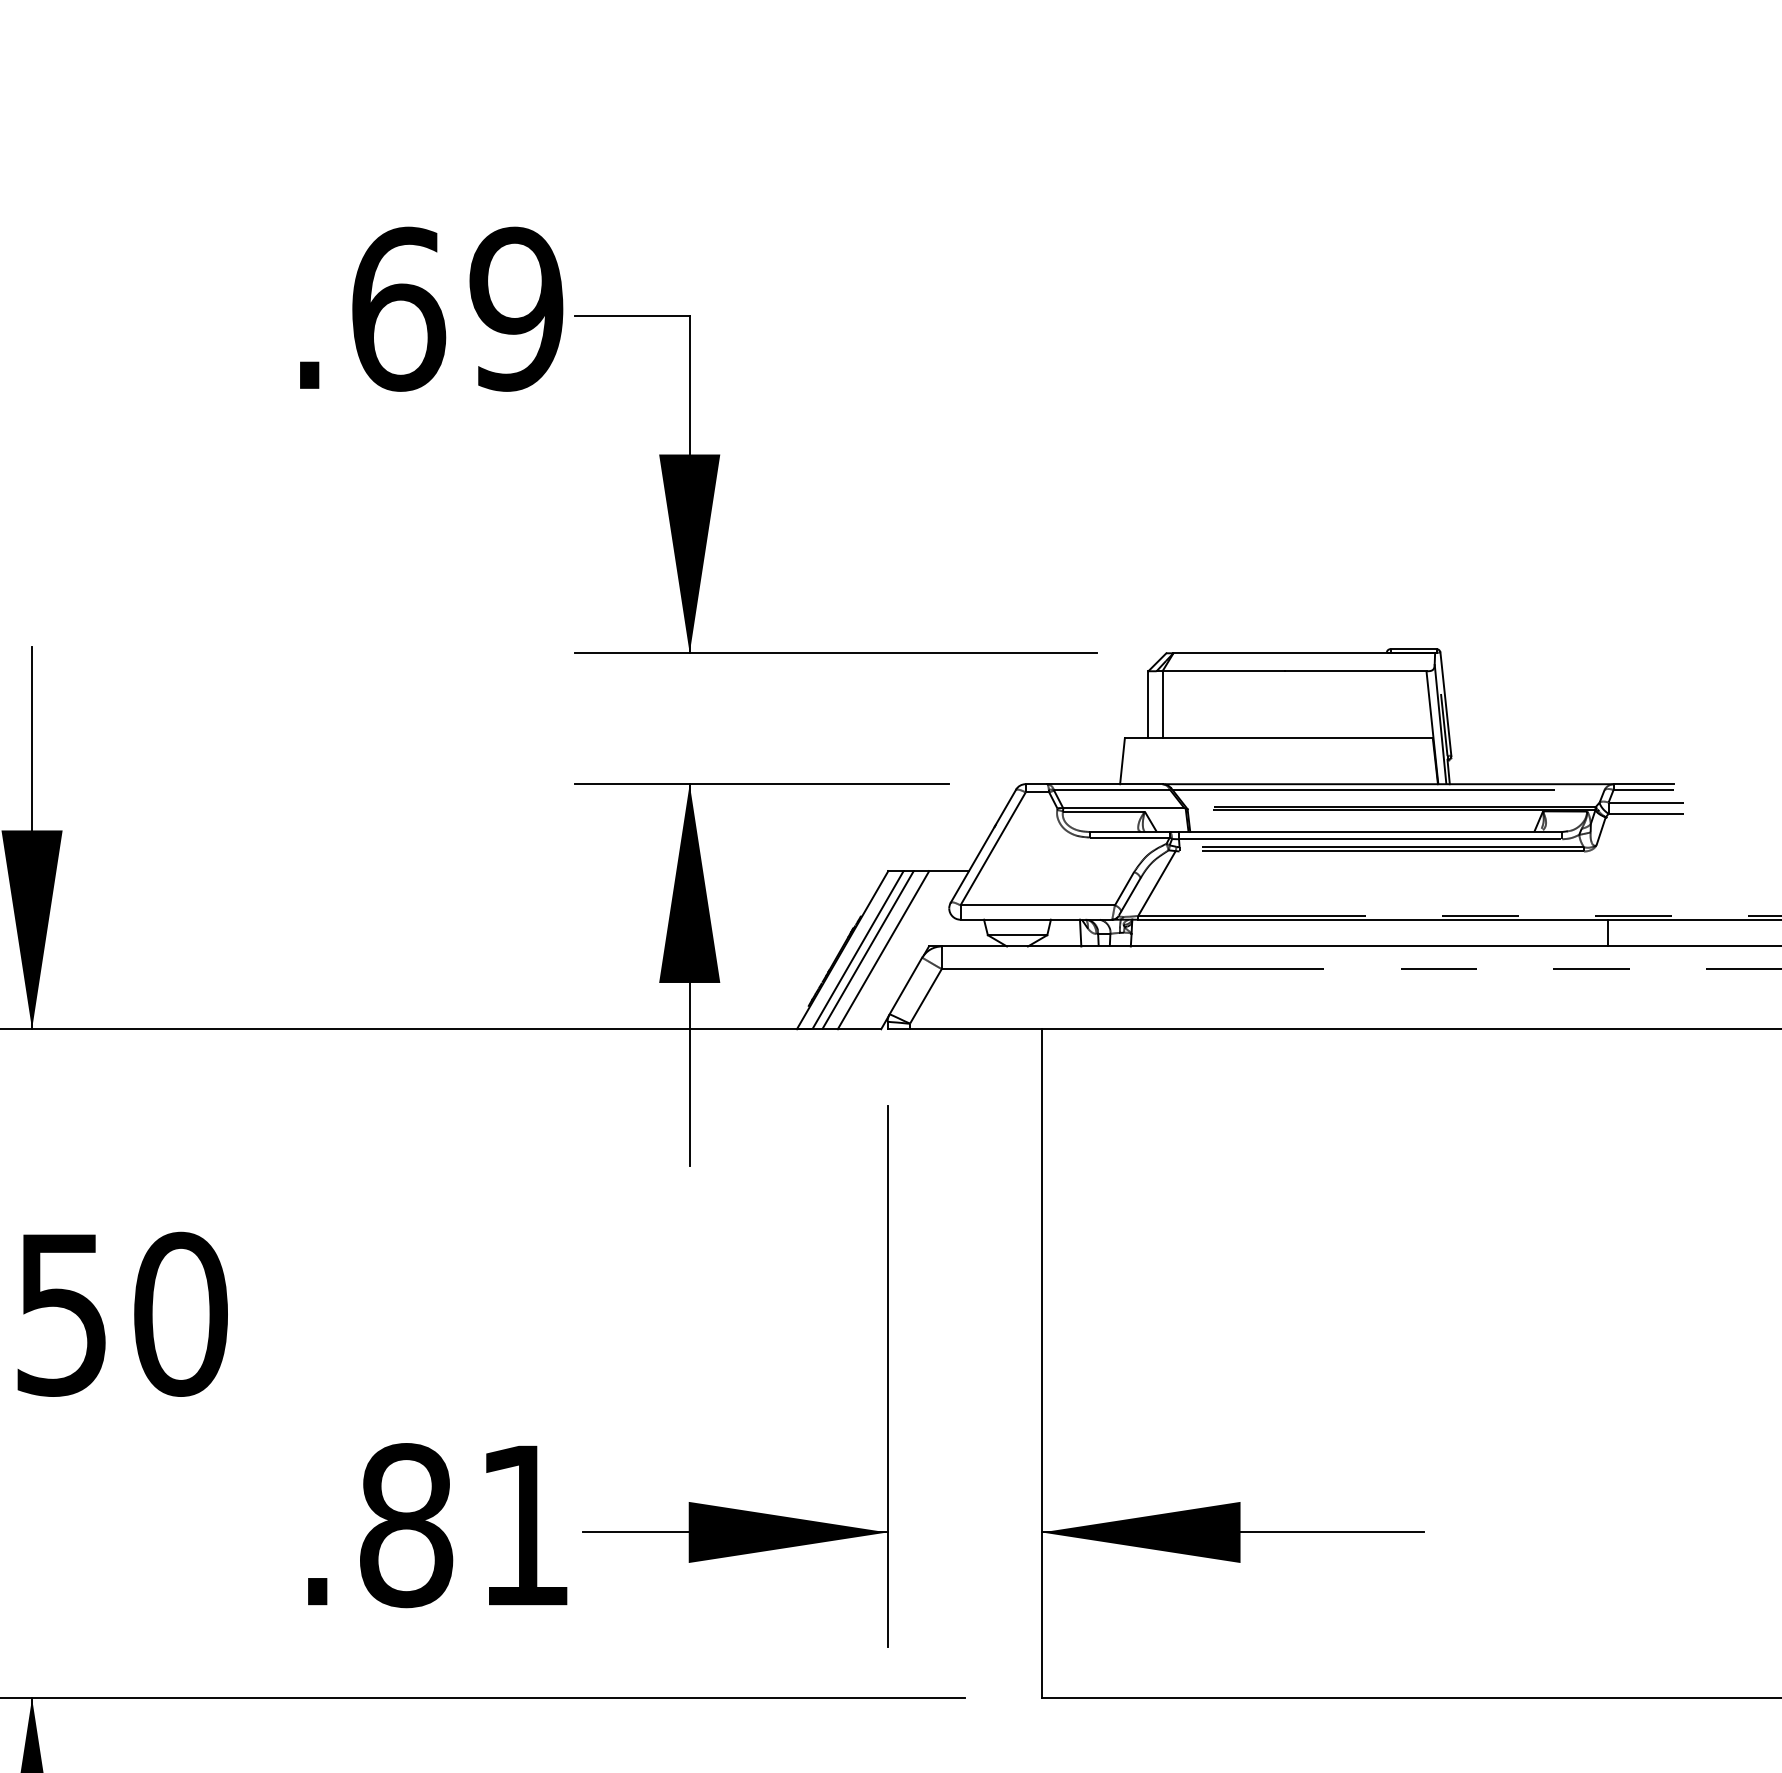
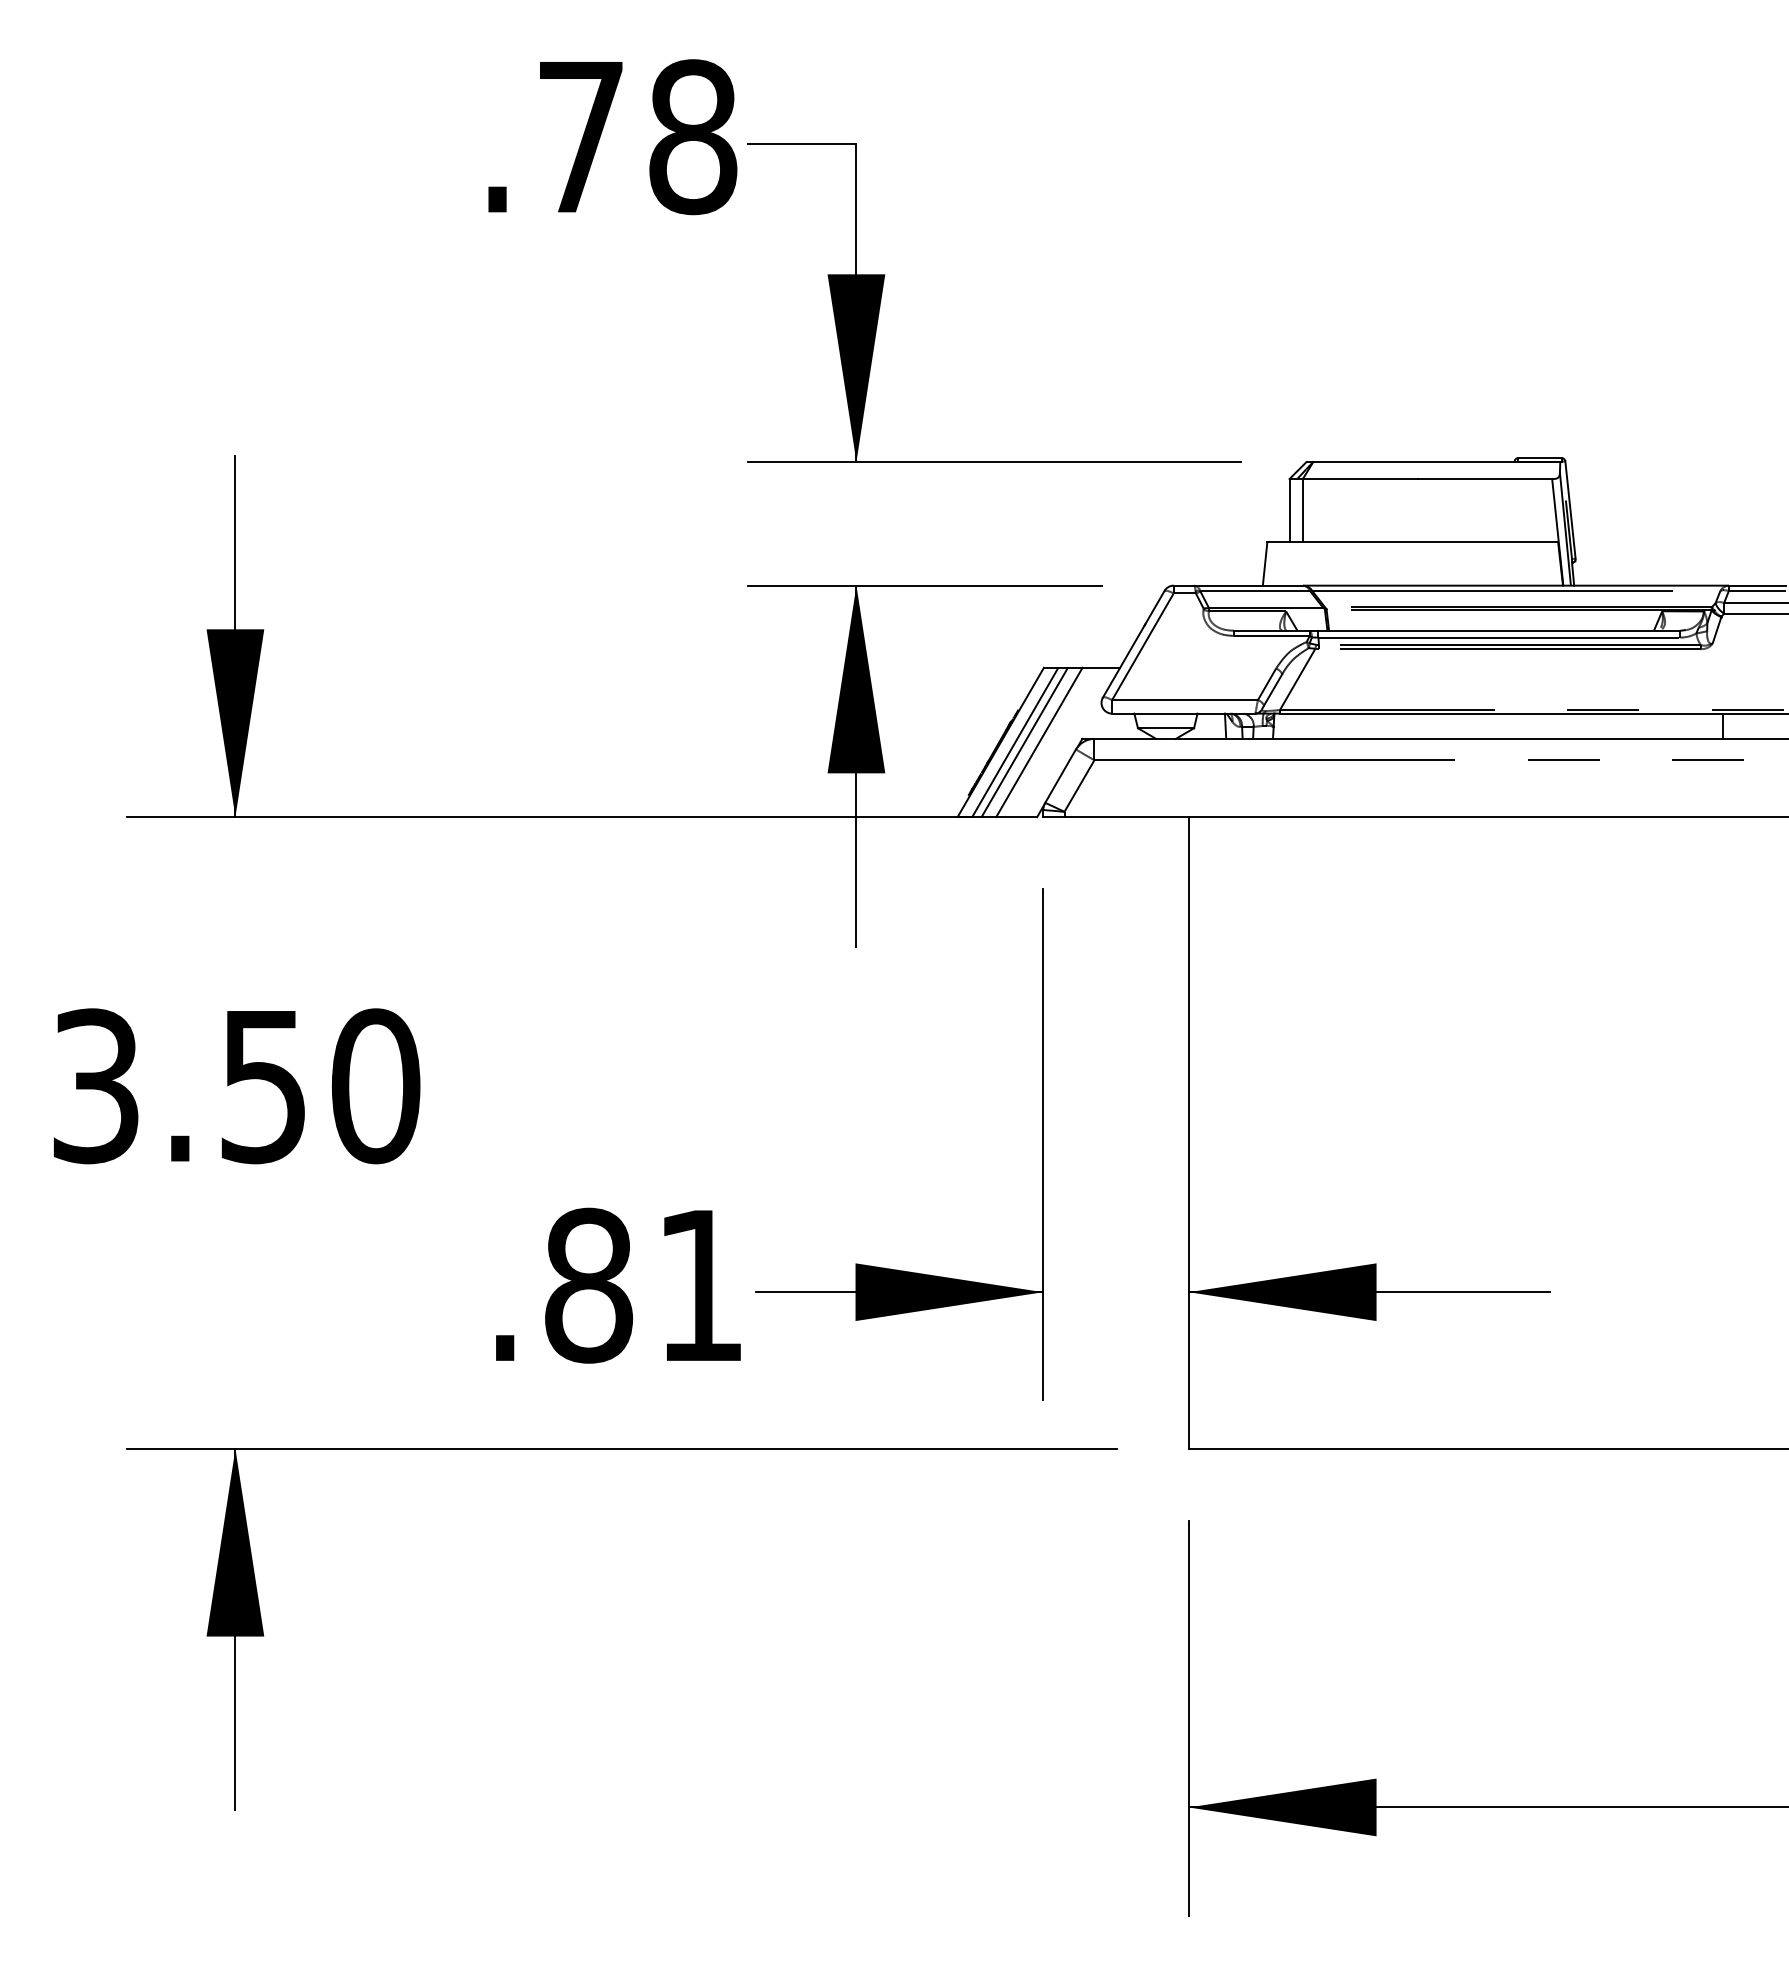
text: (457, 309) -> (637, 137), .69 -> .78

